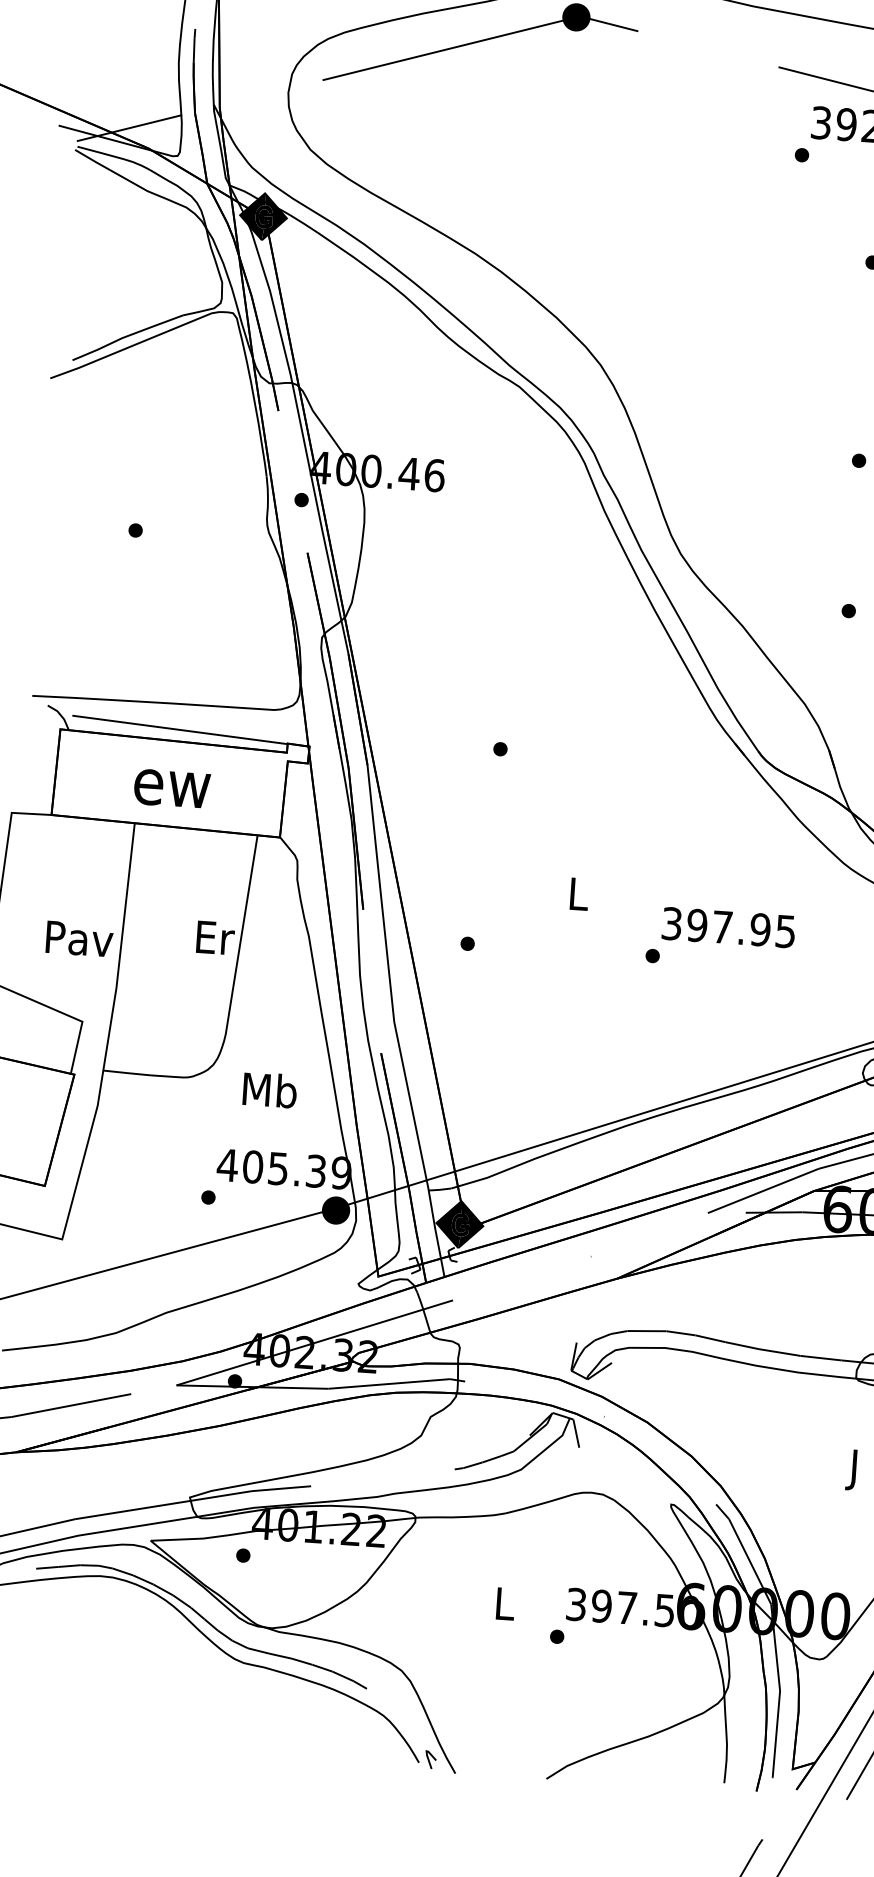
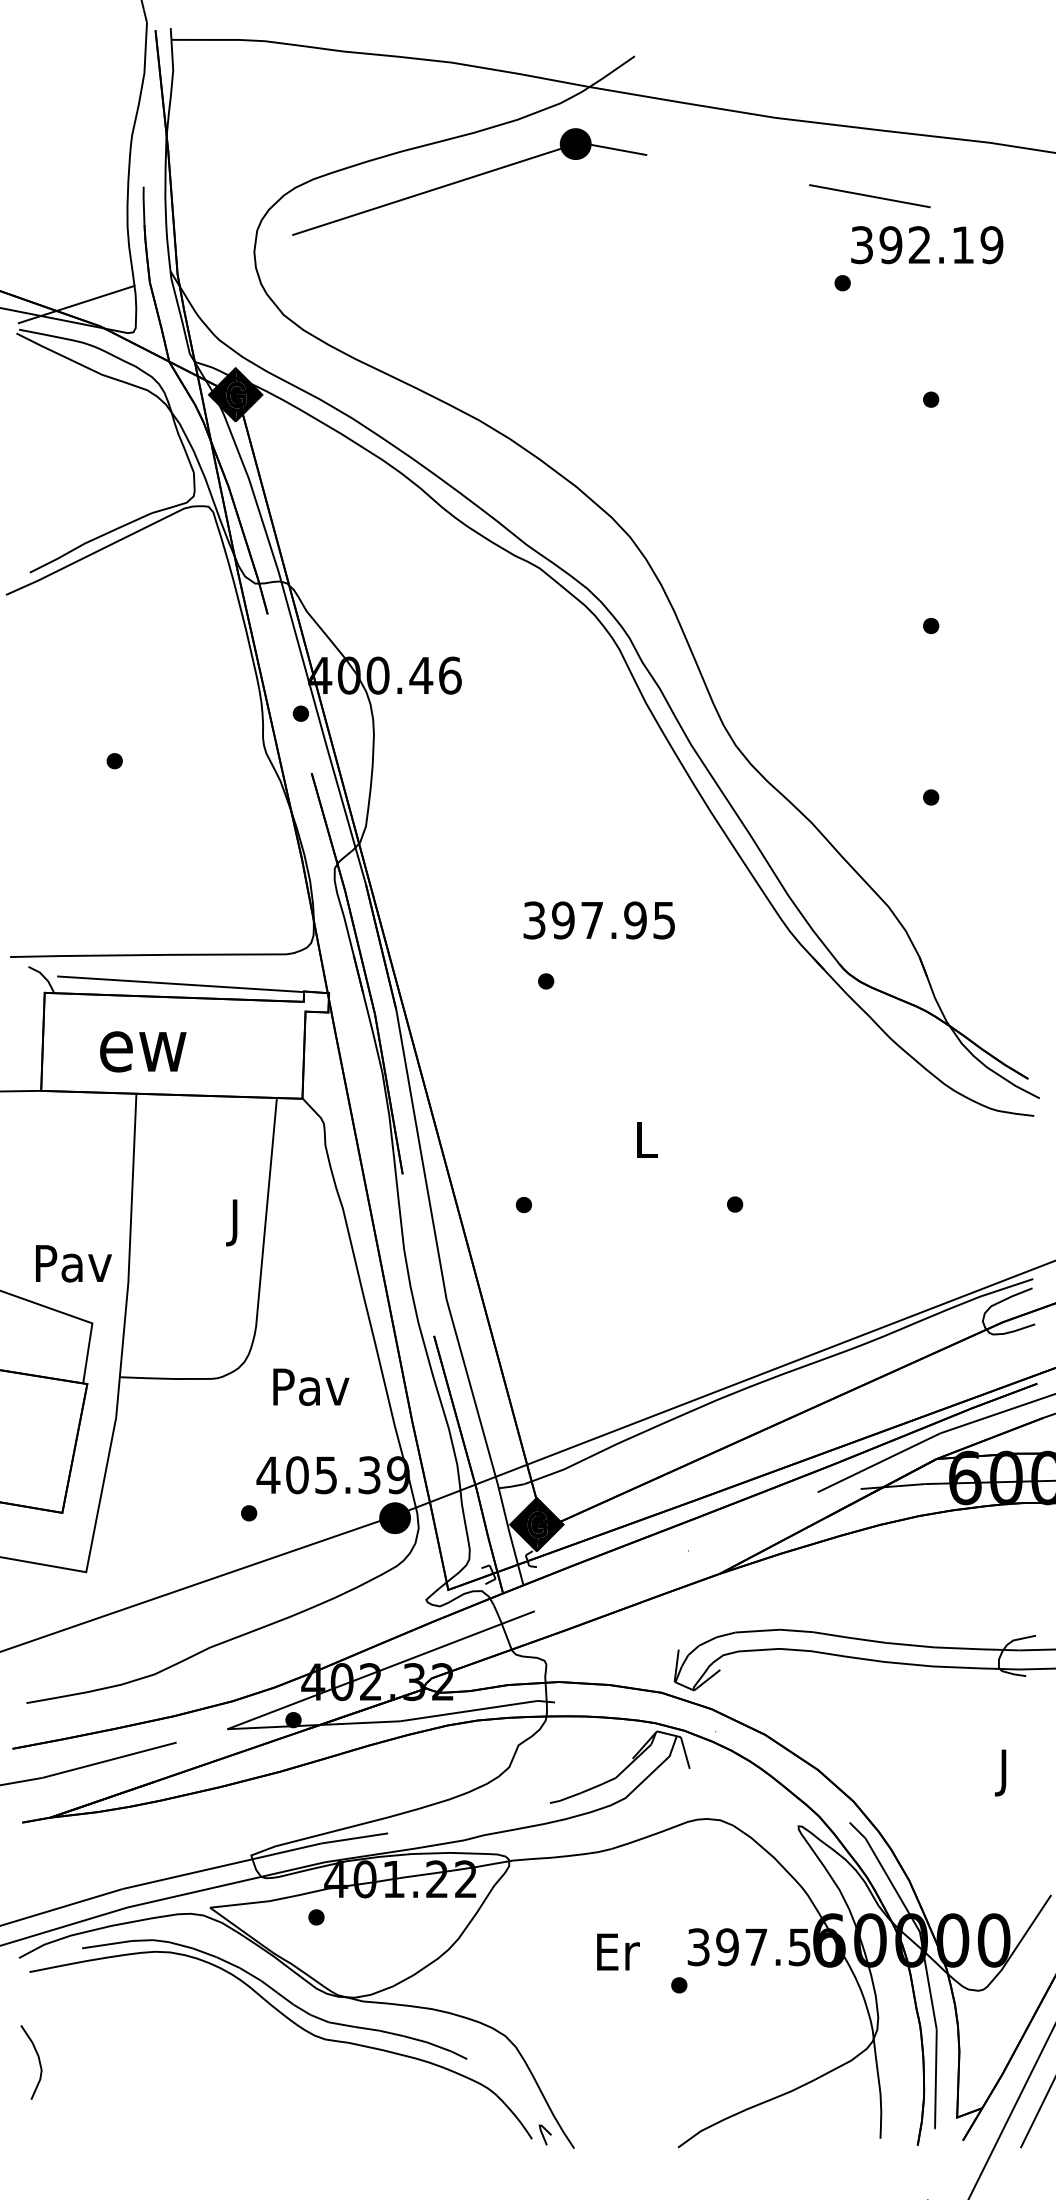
text: (172, 788) -> (143, 1051), moved
text: (728, 927) -> (598, 920), moved
text: (79, 938) -> (73, 1263), moved
text: (214, 941) -> (236, 1222), Er -> J
text: (270, 1090) -> (311, 1386), Mb -> Pav
text: (505, 1603) -> (618, 1951), L -> Er

